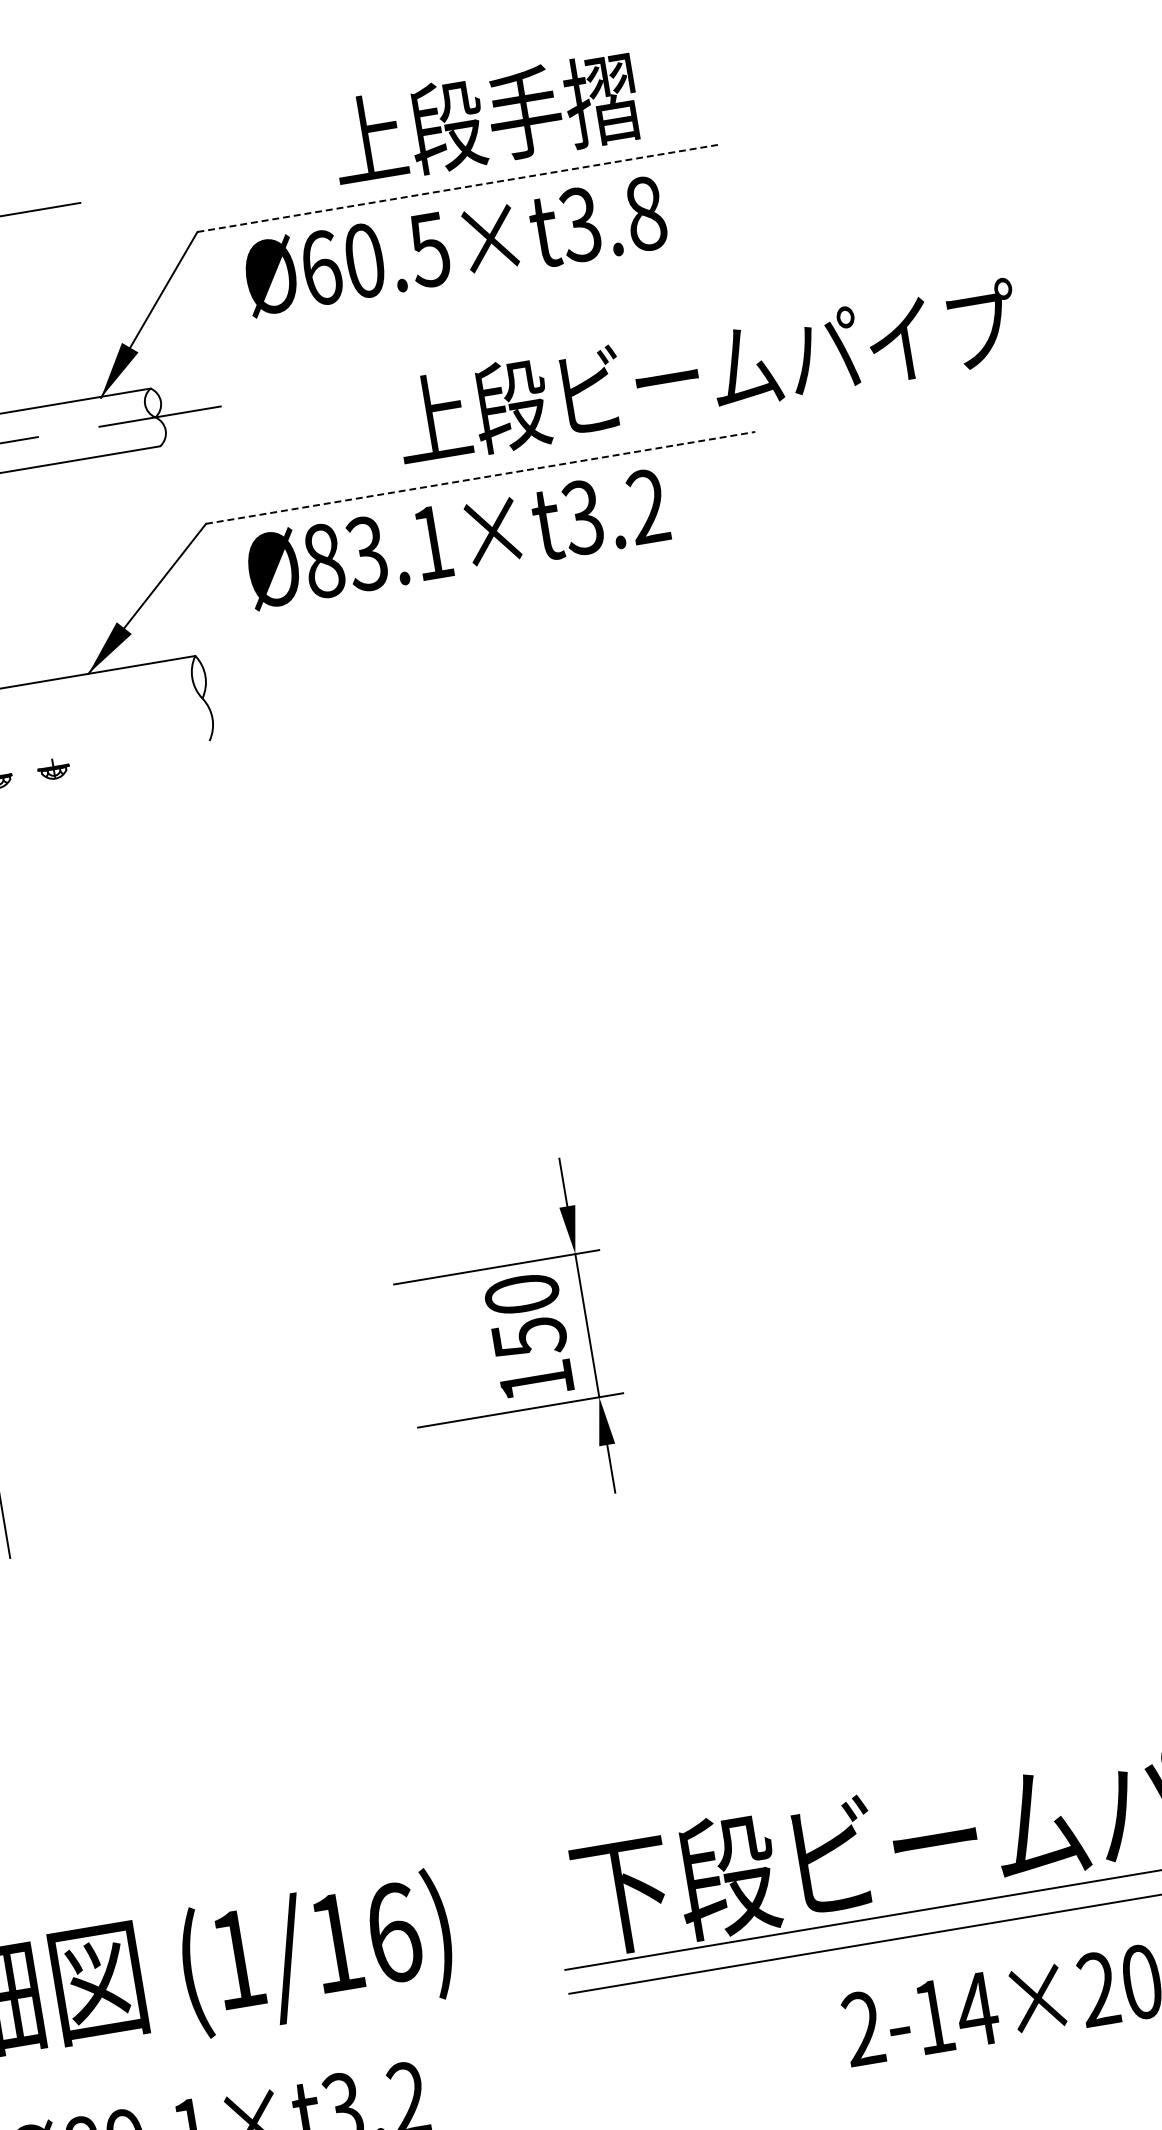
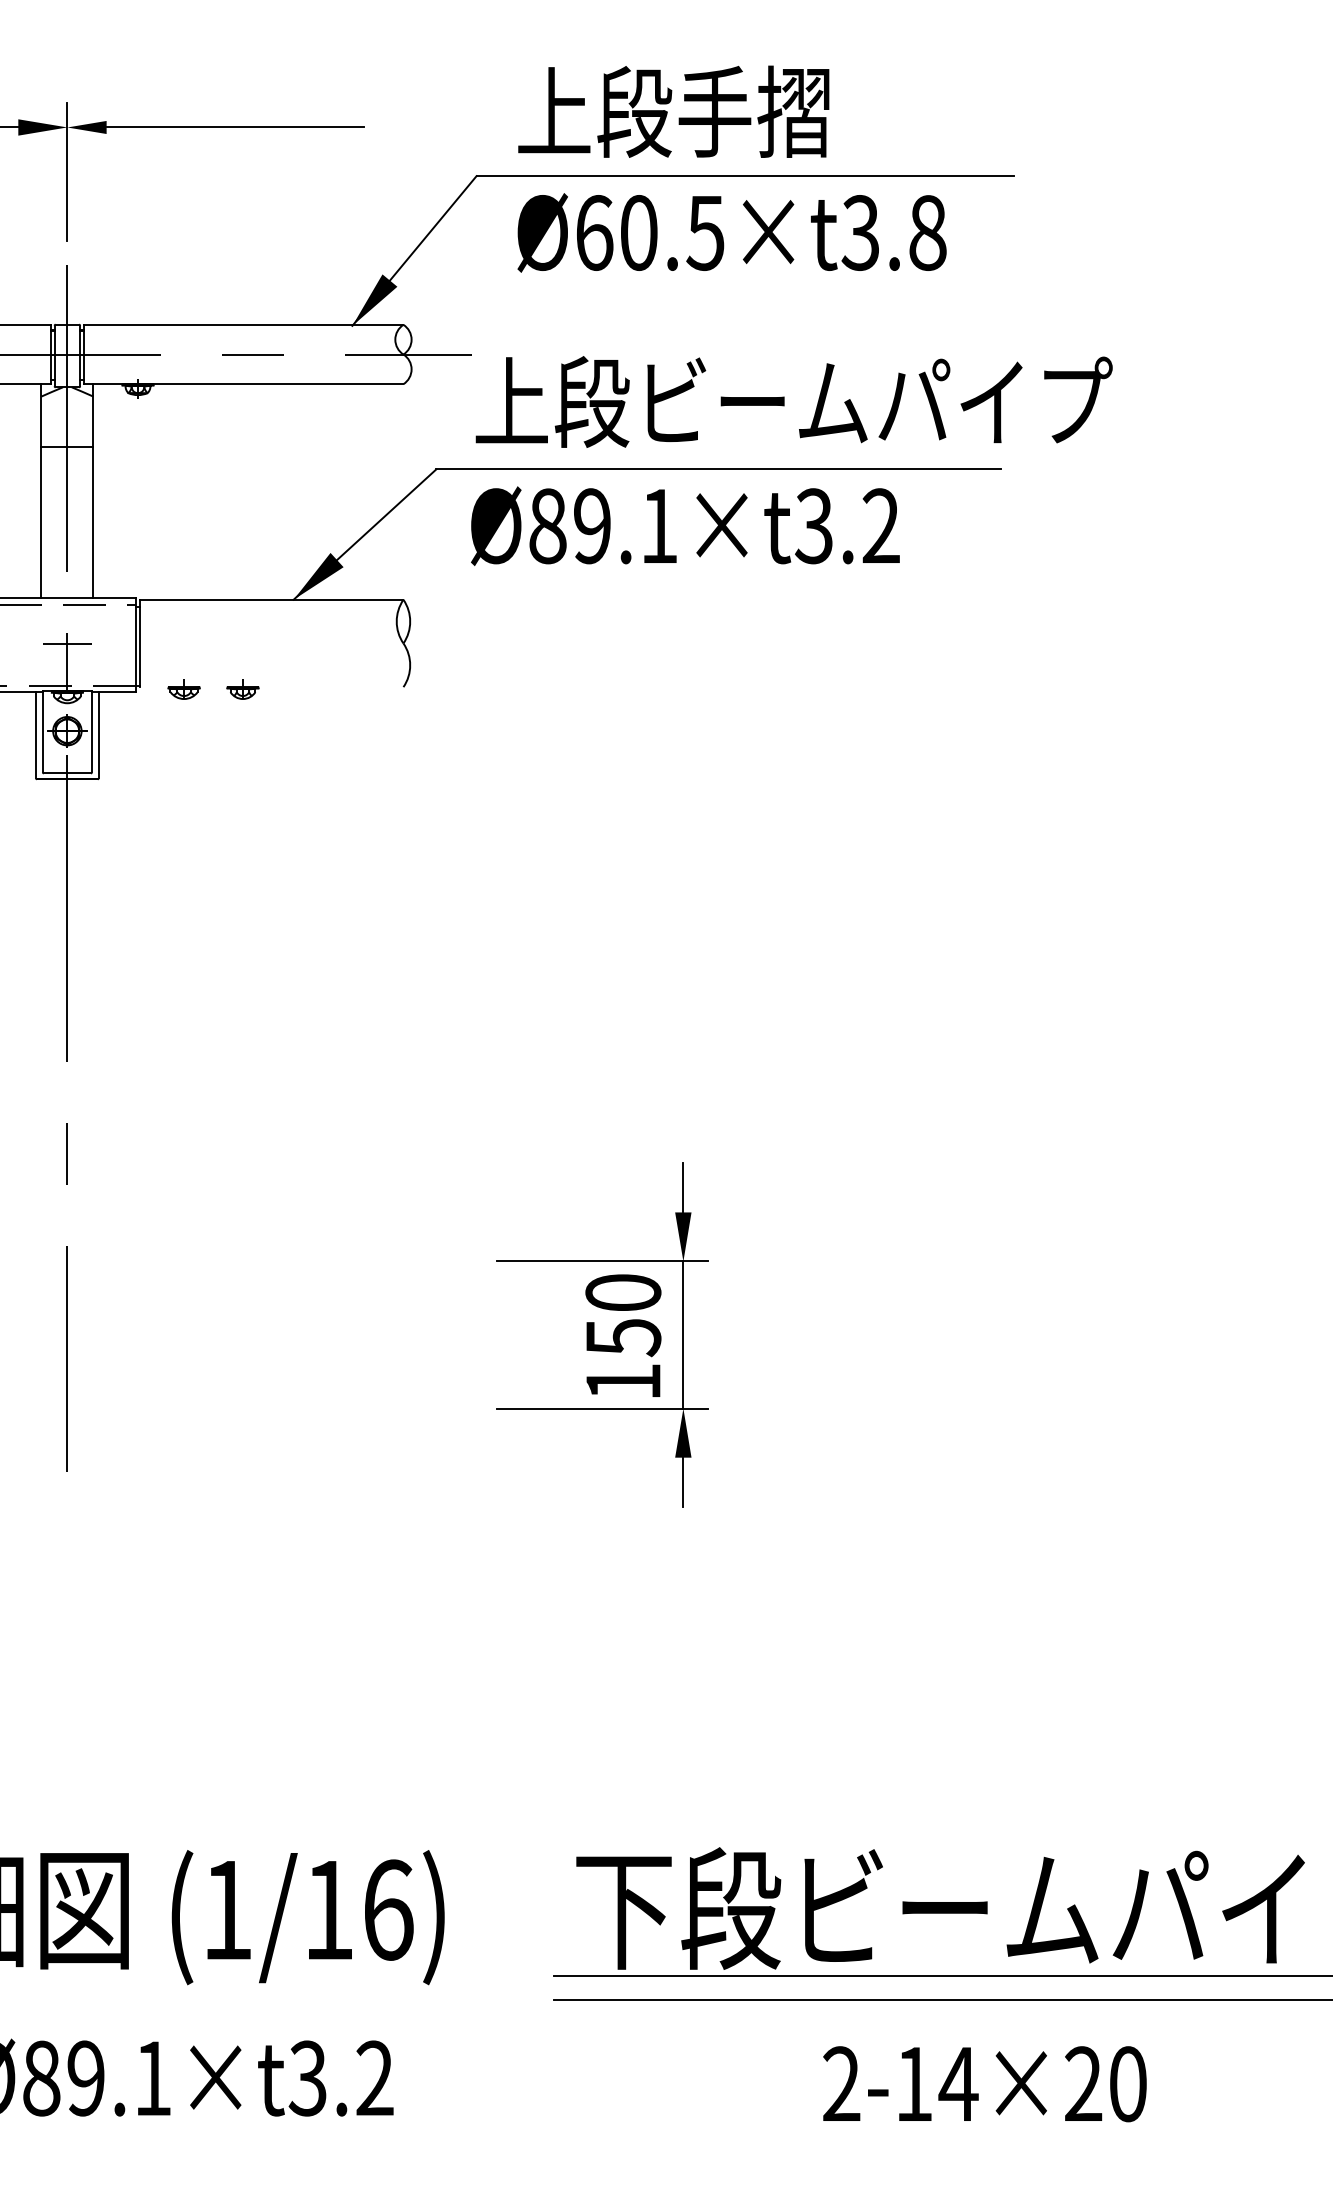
text: (484, 119) -> (673, 111), moved
line: (459, 188) -> (745, 176), dashed -> solid
text: (706, 372) -> (793, 401), moved
line: (481, 477) -> (719, 469), dashed -> solid
text: (366, 554) -> (591, 526), Ø83.1×t3.2 -> Ø89.1×t3.2

